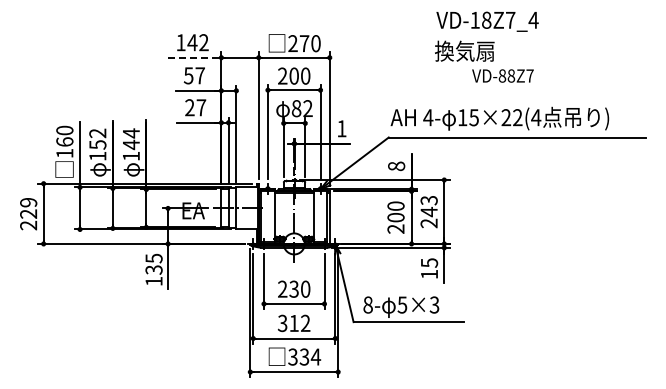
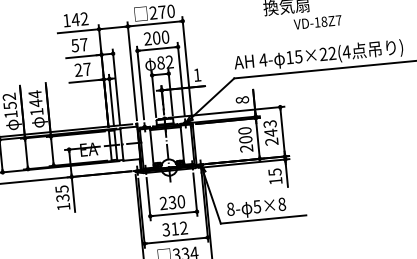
line: (194, 57) -> (78, 31), dashed -> solid
text: (502, 75) -> (317, 22), VD-88Z7 -> VD-18Z7
text: (434, 304) -> (281, 203), 5×3 -> 5×8

